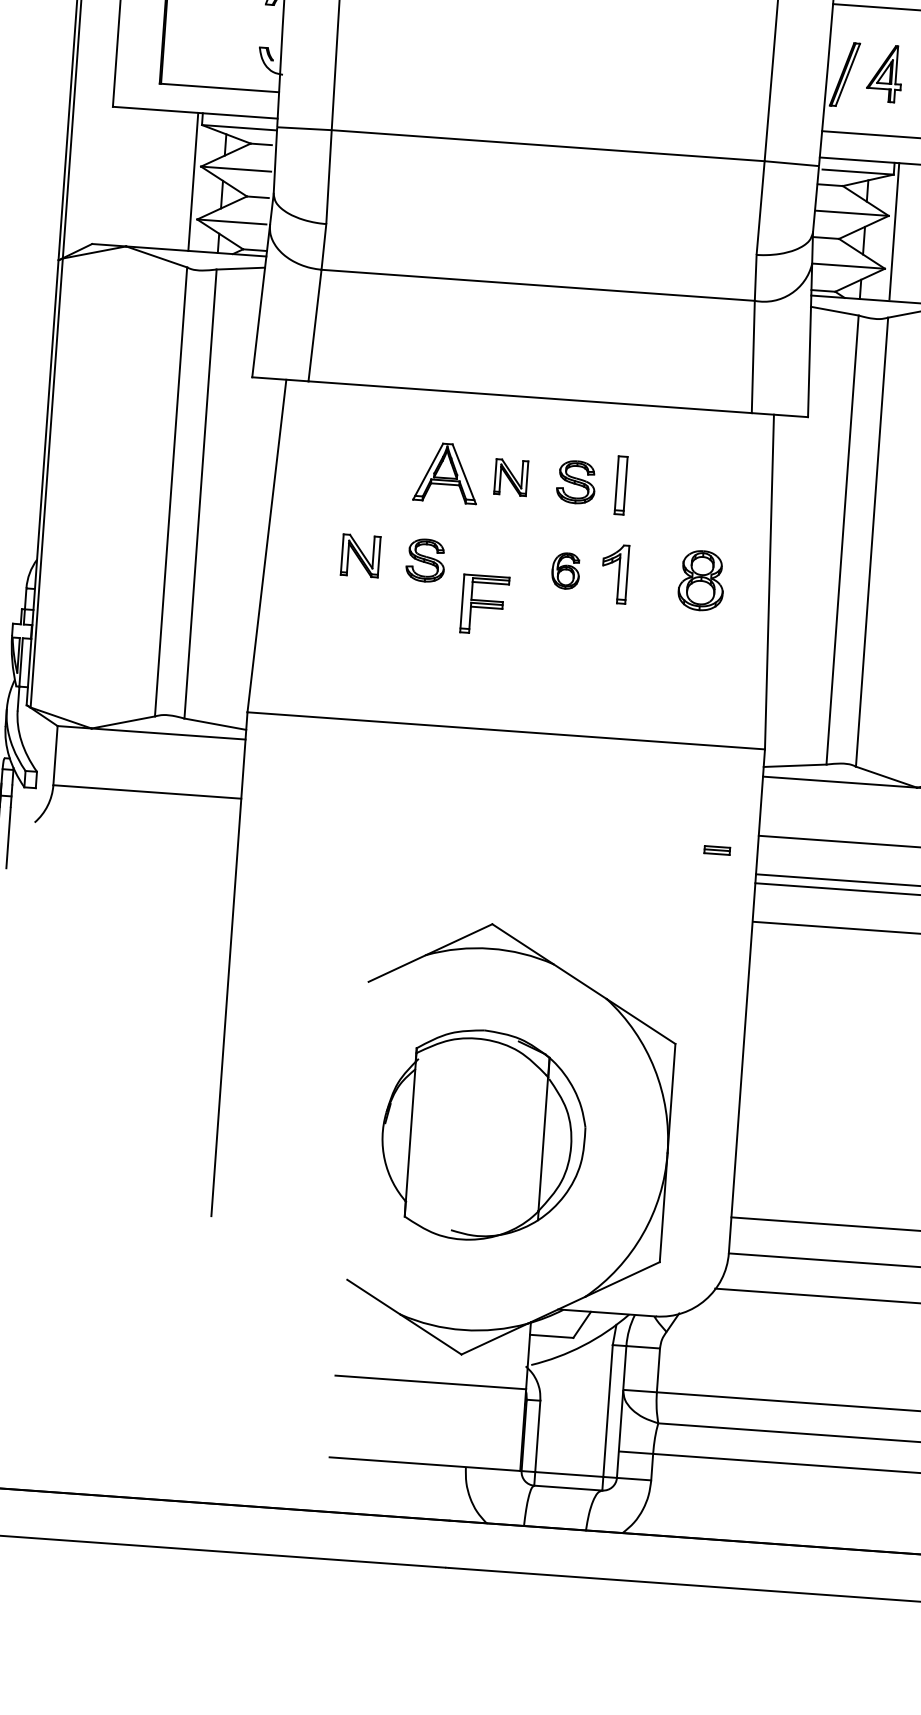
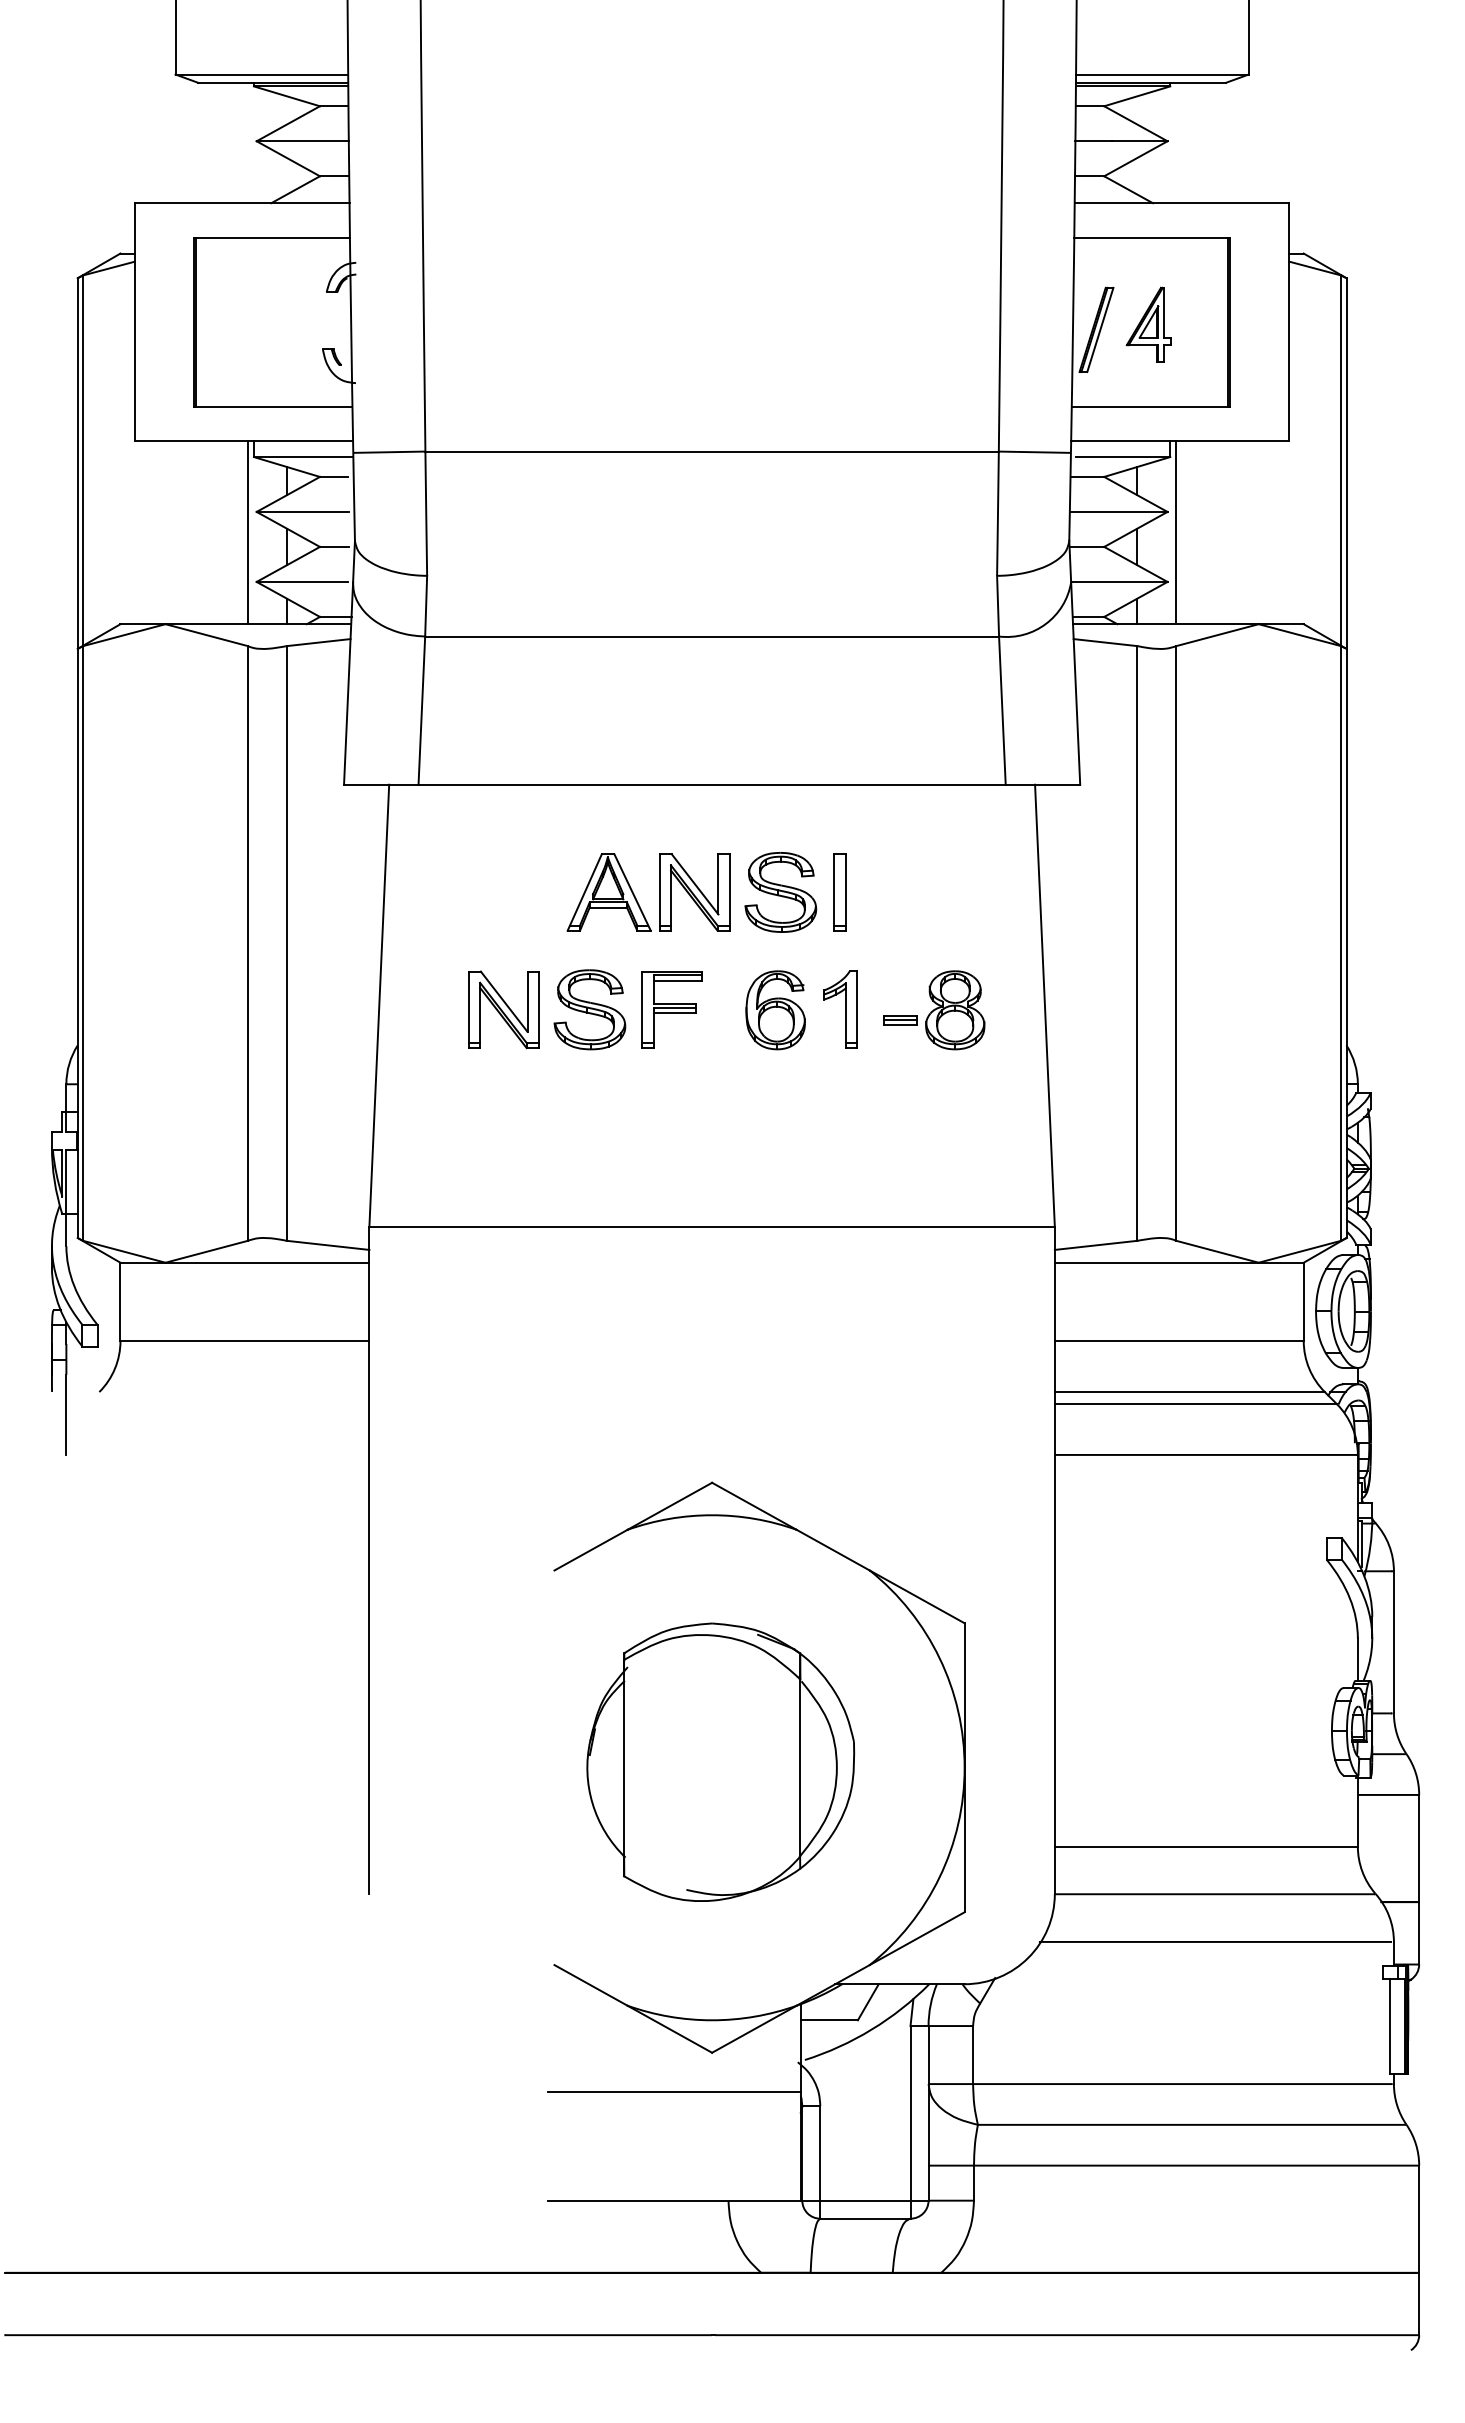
part: (511, 477) -> (694, 892), size x1.67
part: (575, 482) -> (780, 892), size x1.43
part: (360, 555) -> (503, 1009), size x1.43
part: (425, 560) -> (589, 1009), size x1.43
part: (565, 571) -> (775, 1010), size x1.67
part: (484, 604) -> (671, 1009), moved
part: (717, 850) -> (900, 1020), moved

